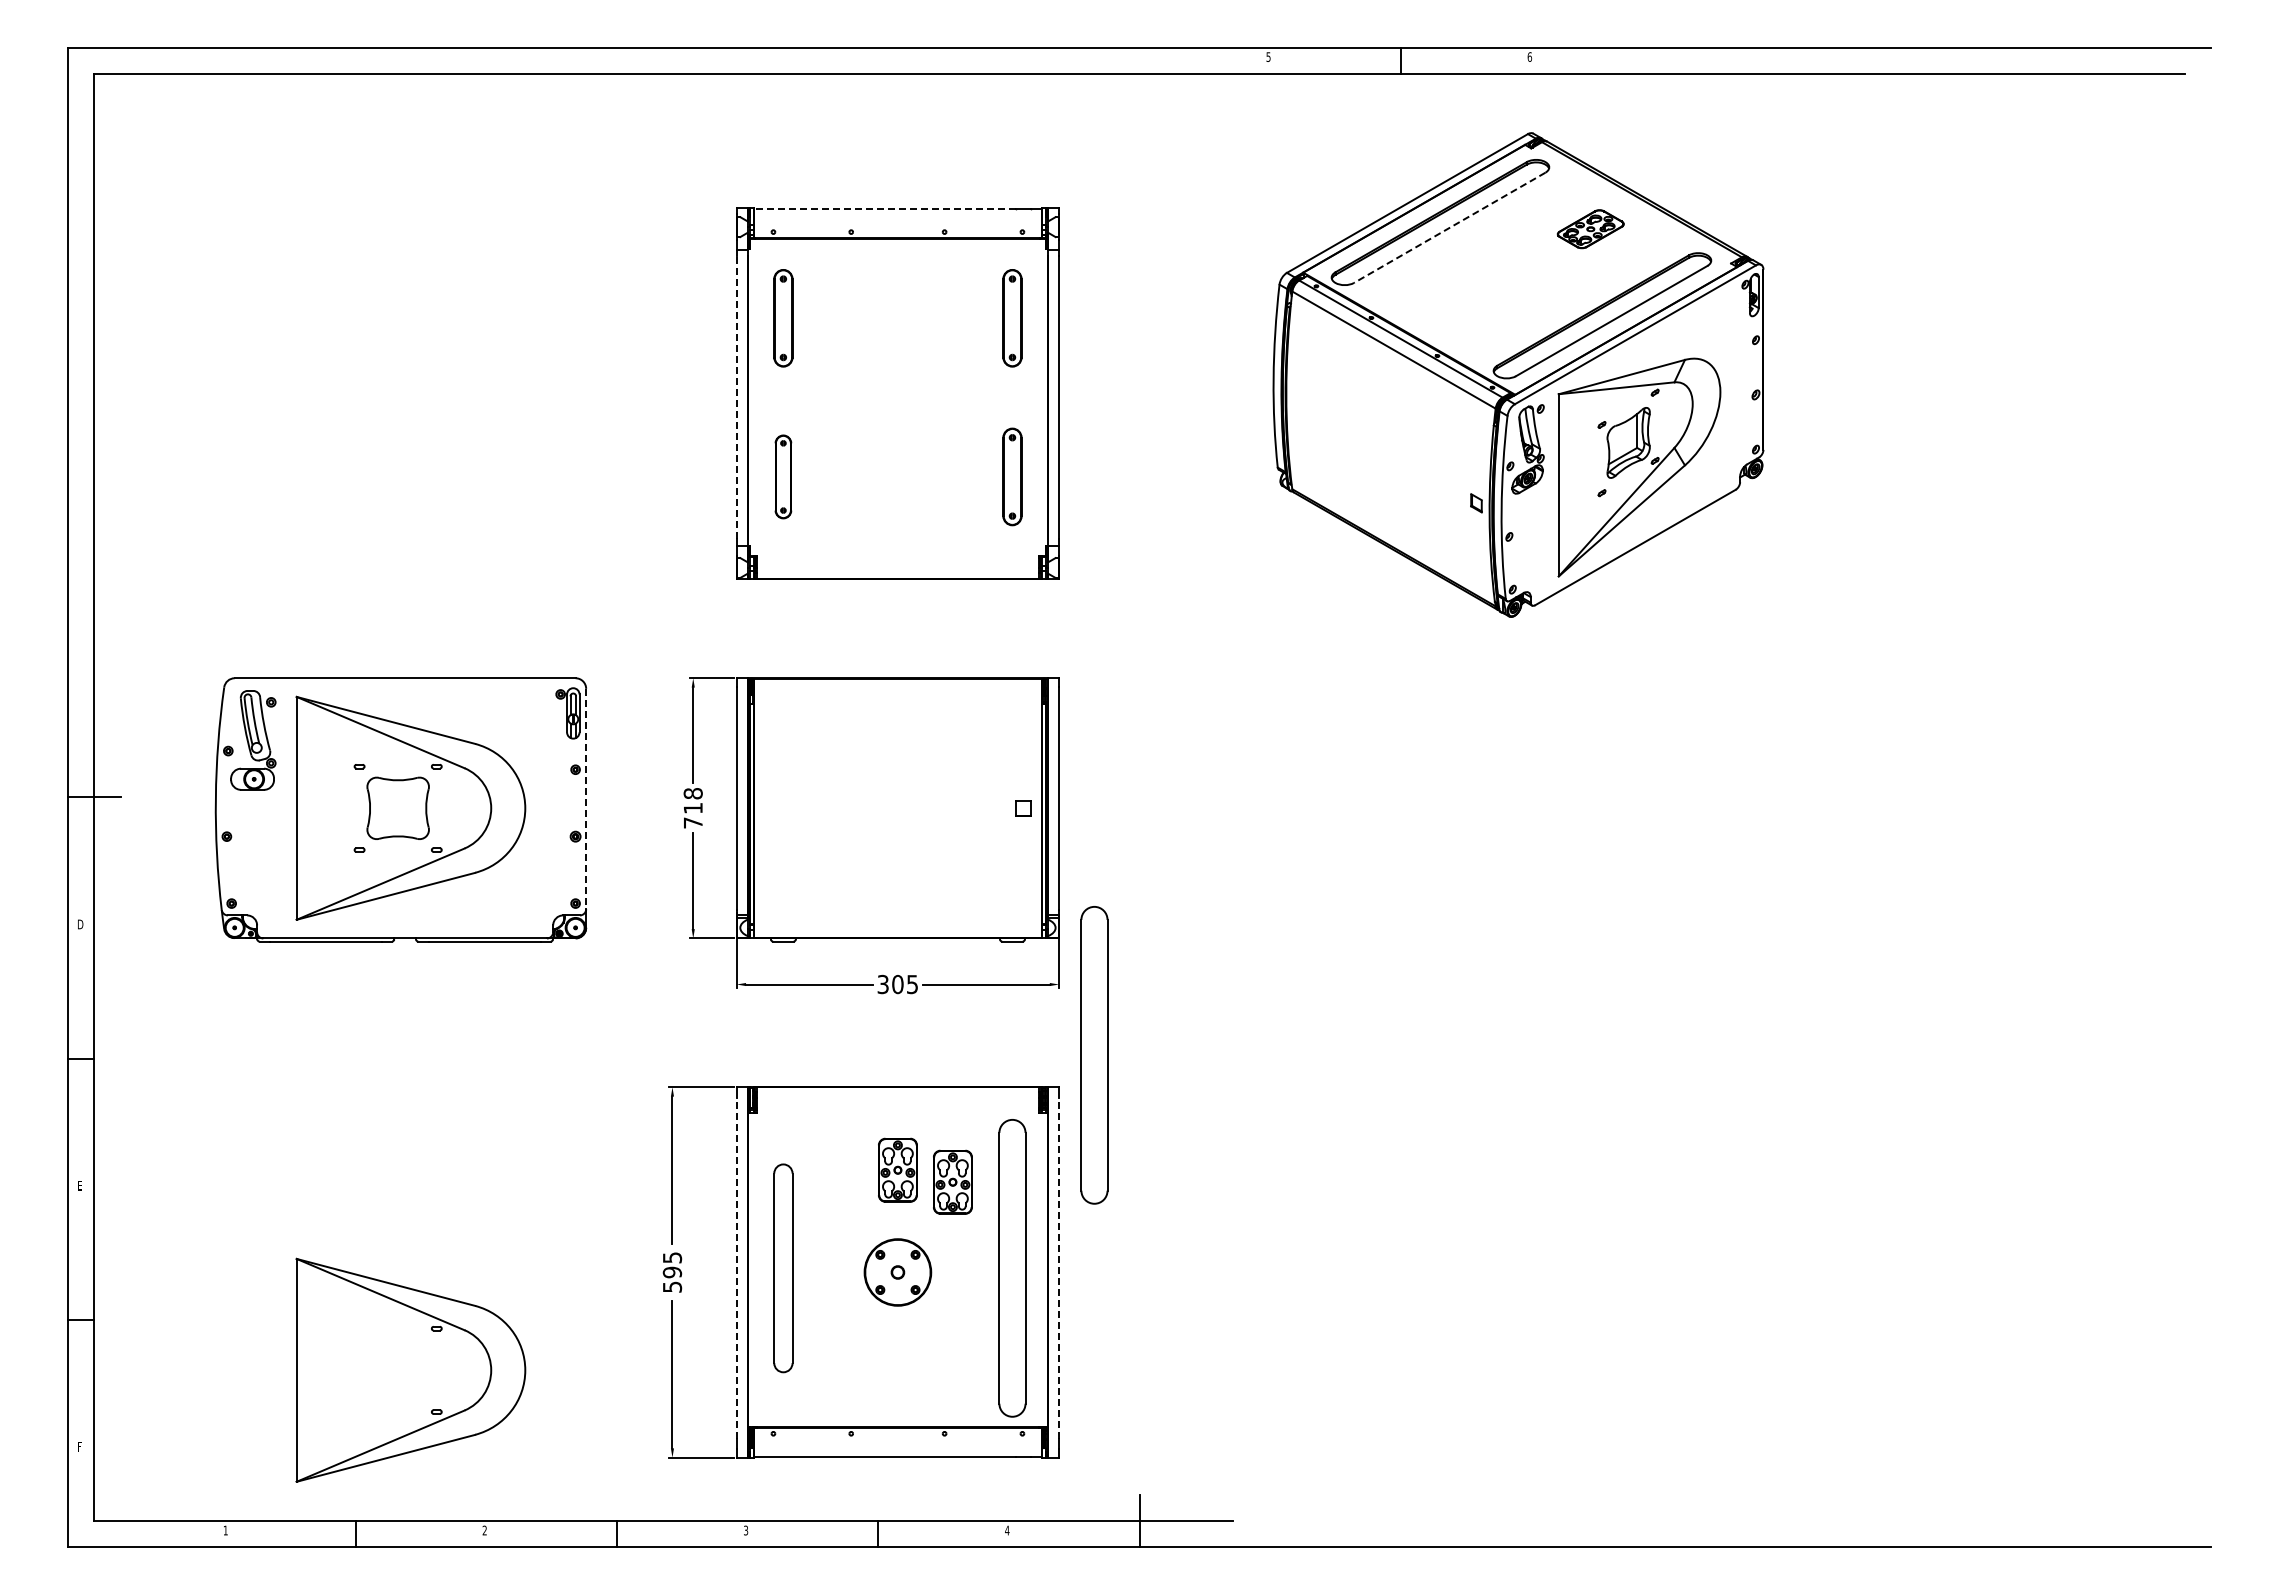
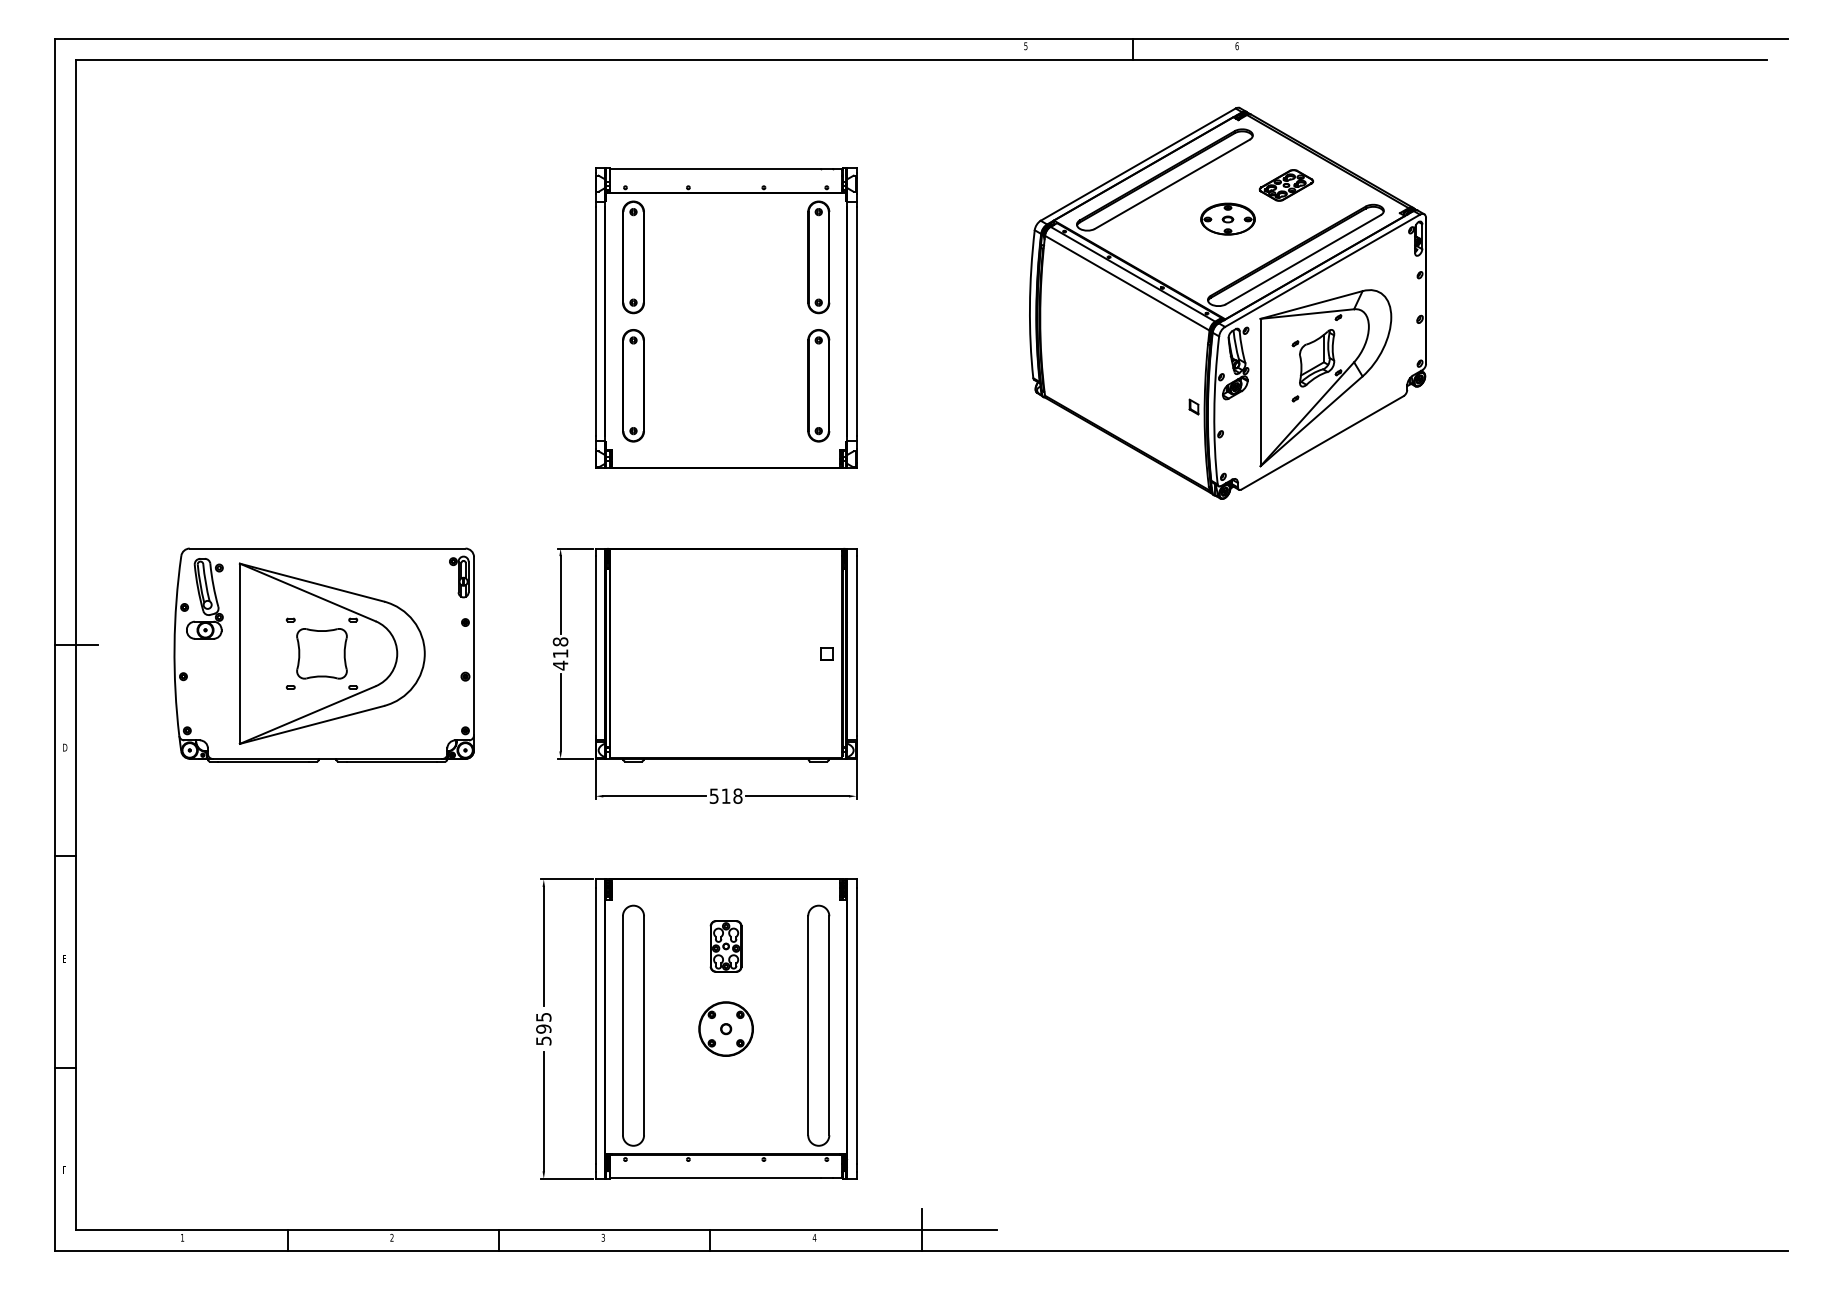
line: (884, 208) -> (715, 168), dashed -> solid
line: (1449, 228) -> (1172, 184), dashed -> solid
part: (1518, 270) -> (1227, 218), added
part: (783, 318) -> (633, 257), size x1.43
part: (1012, 318) -> (818, 257), size x1.43
line: (736, 397) -> (595, 321), dashed -> solid
part: (783, 476) -> (633, 385), size x1.67
part: (1012, 476) -> (818, 385), size x1.43
line: (586, 799) -> (474, 646), dashed -> solid
text: (693, 823) -> (560, 666), 718 -> 418
text: (898, 984) -> (726, 796), 305 -> 518
part: (1094, 1055) -> (885, 853), removed
part: (952, 1181) -> (770, 955), removed
line: (736, 1267) -> (595, 1025), dashed -> solid
line: (1059, 1267) -> (856, 1025), dashed -> solid
part: (783, 1268) -> (633, 1025), size x1.43
part: (410, 1369) -> (331, 1107), removed

